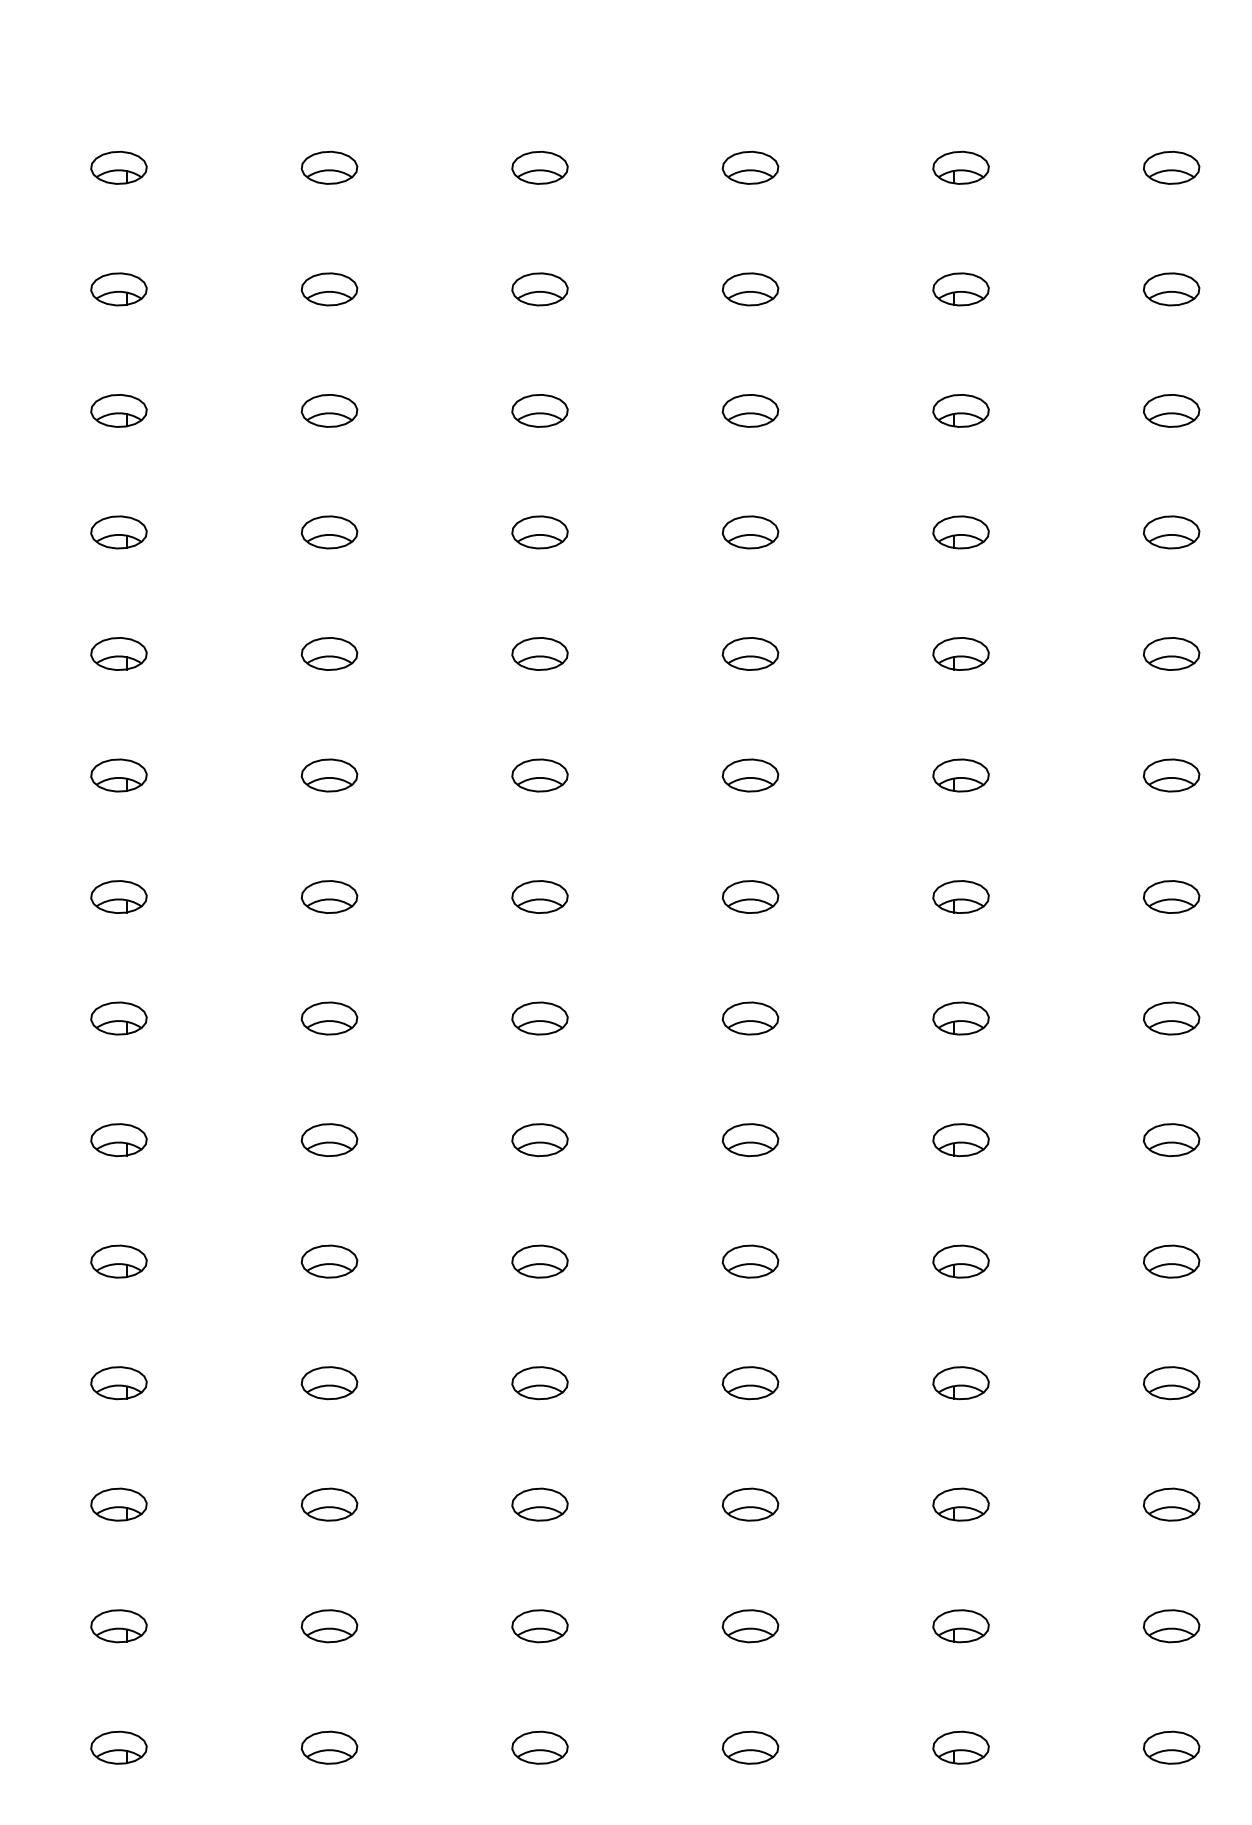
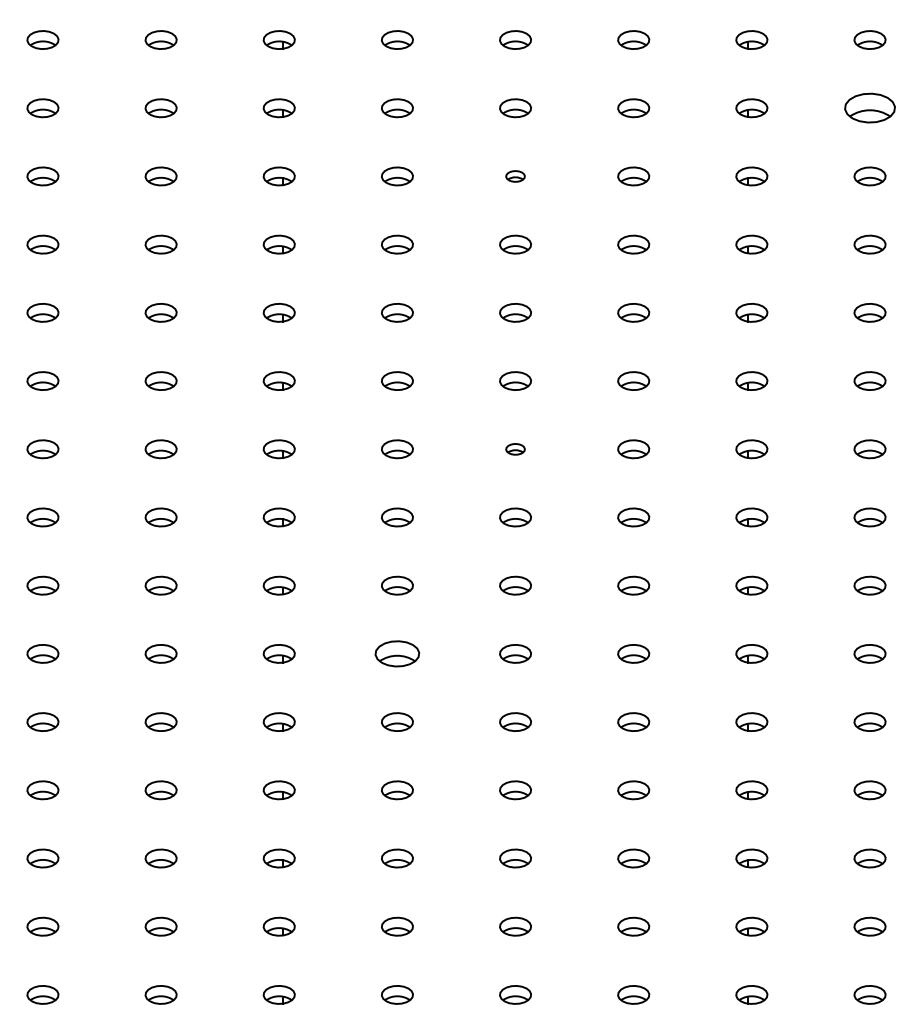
part: (1170, 289) -> (869, 108), size x1.6
part: (539, 410) -> (515, 176), size x0.6
part: (539, 897) -> (515, 449), size x0.6
part: (329, 1260) -> (397, 653), size x1.4

